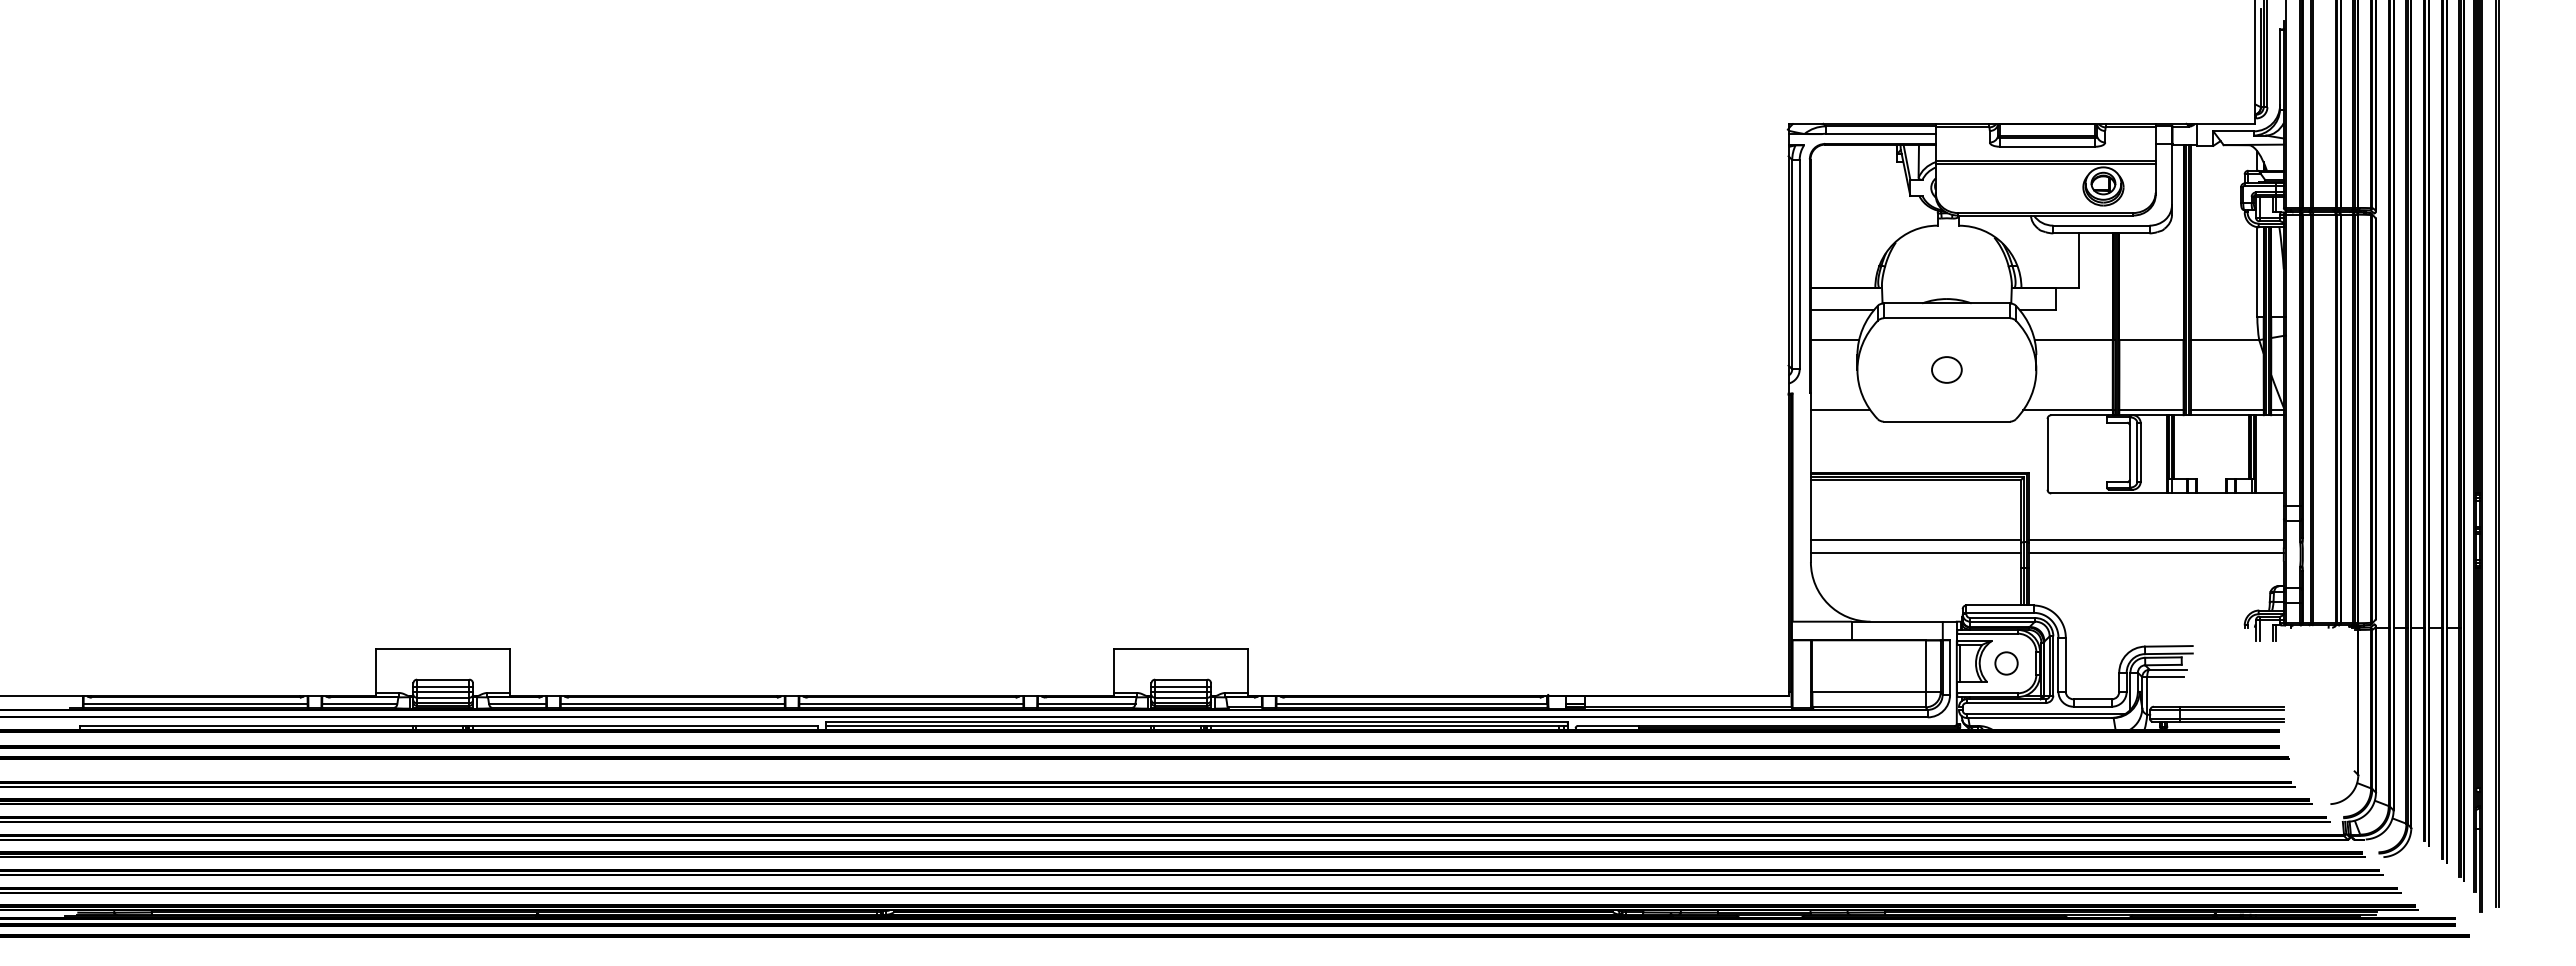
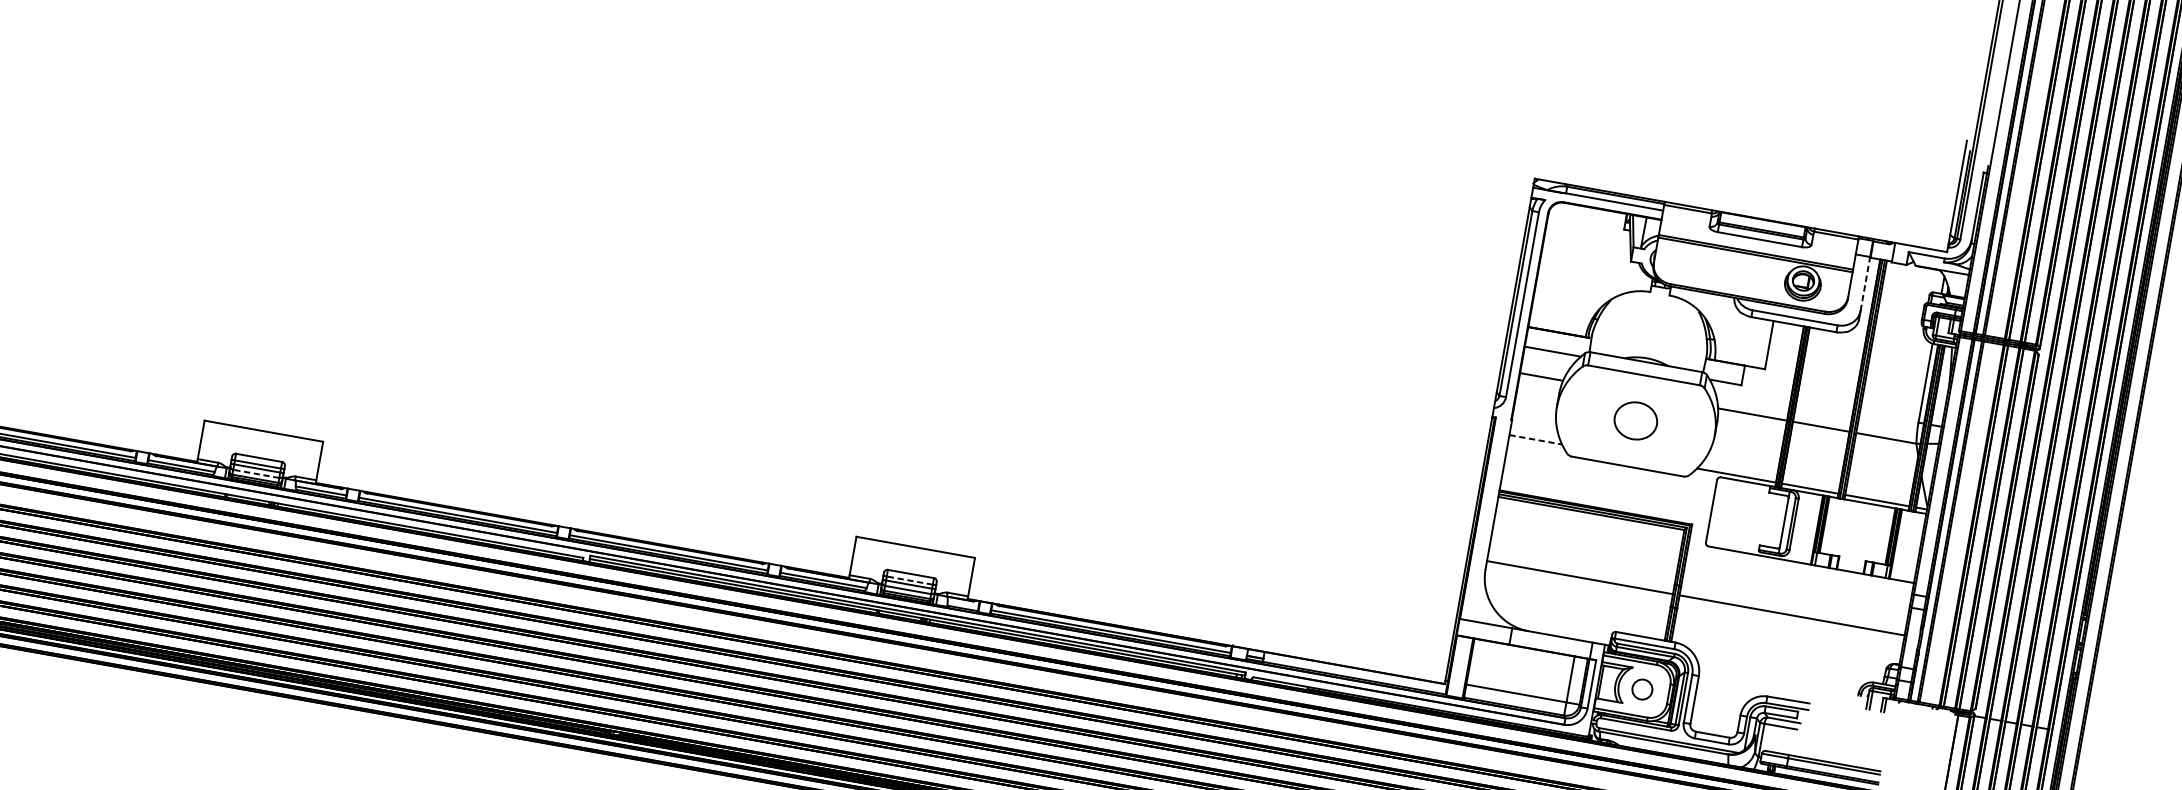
line: (2171, 174) -> (1865, 283), solid -> dashed
part: (1946, 369) -> (1635, 420), size x1.6
line: (1840, 410) -> (1535, 440), solid -> dashed
line: (1915, 540) -> (1581, 566), removed
line: (2155, 540) -> (1793, 604), removed
line: (1180, 687) -> (909, 580), solid -> dashed
line: (442, 697) -> (255, 473), solid -> dashed

